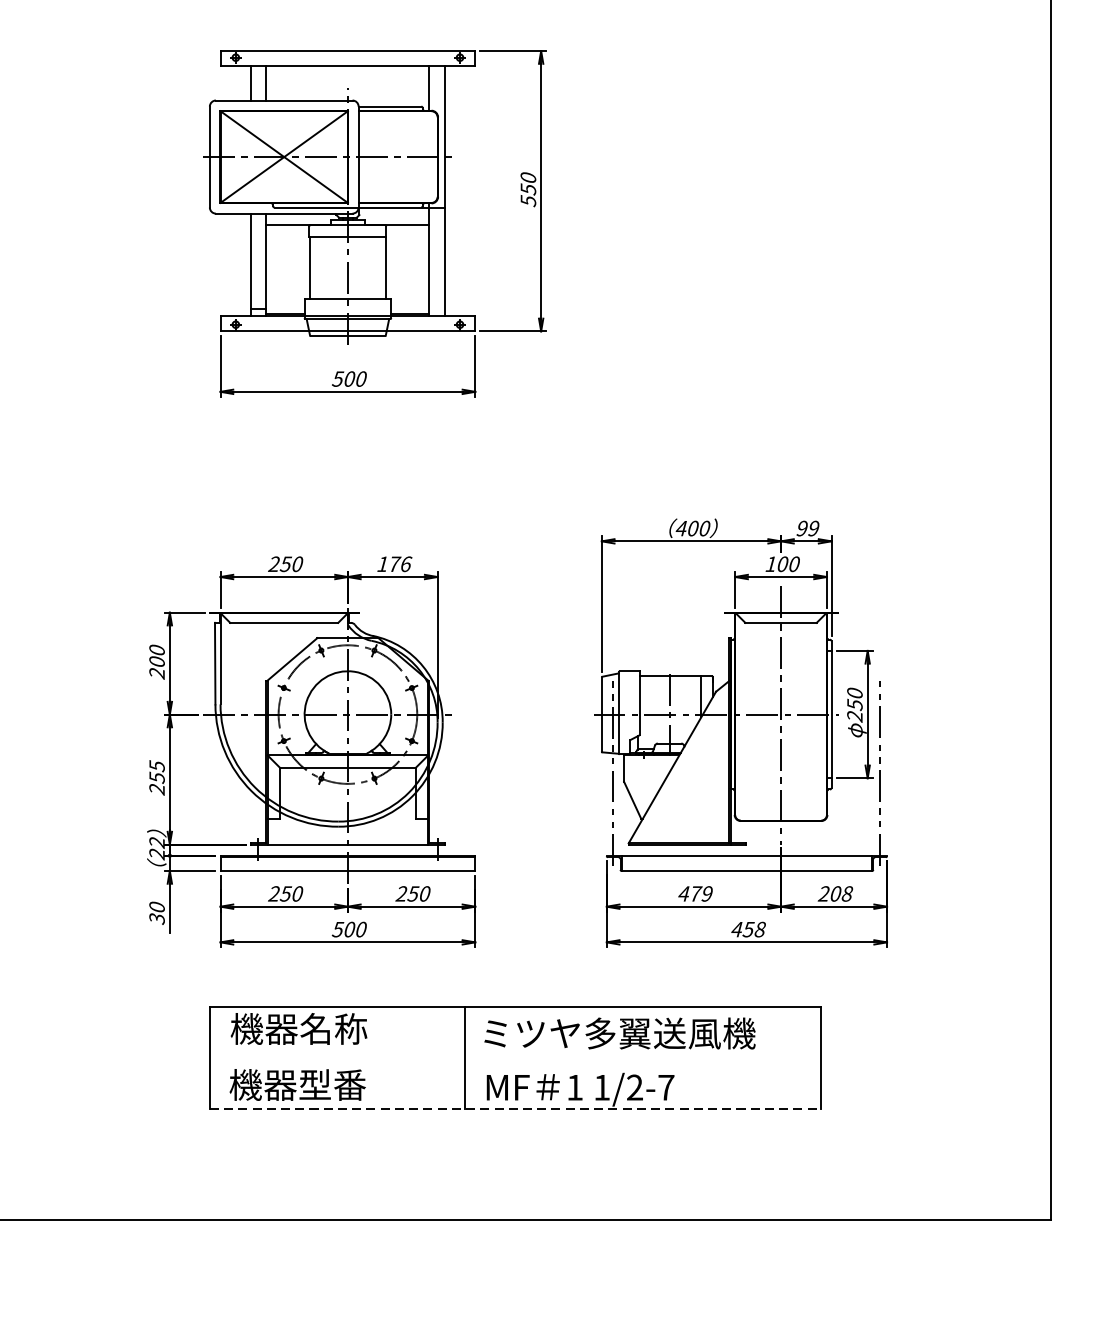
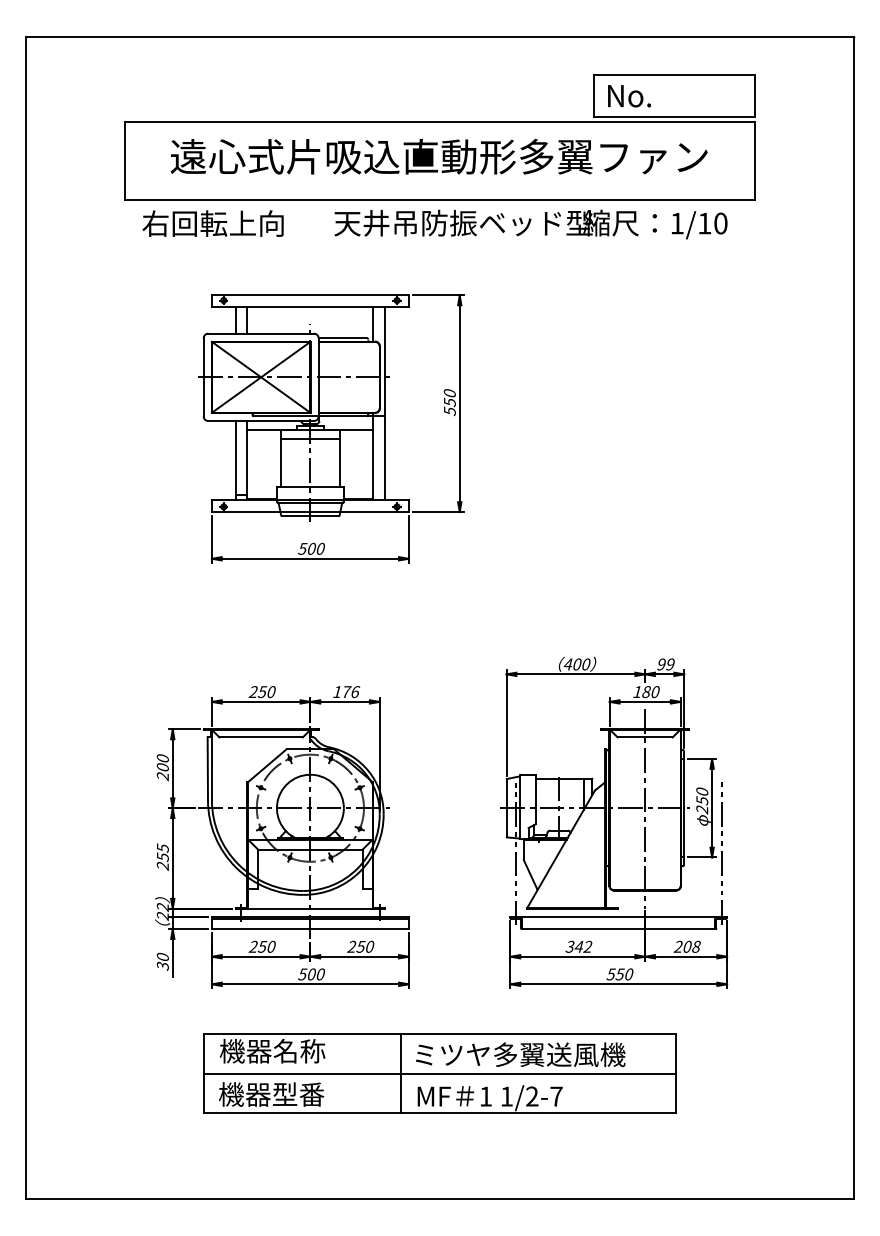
text: (782, 563) -> (646, 691), 100 -> 180
text: (694, 893) -> (578, 946), 479 -> 342
text: (747, 929) -> (619, 974), 458 -> 550
line: (514, 1057) -> (439, 1073), added
line: (516, 1109) -> (440, 1113), dashed -> solid

